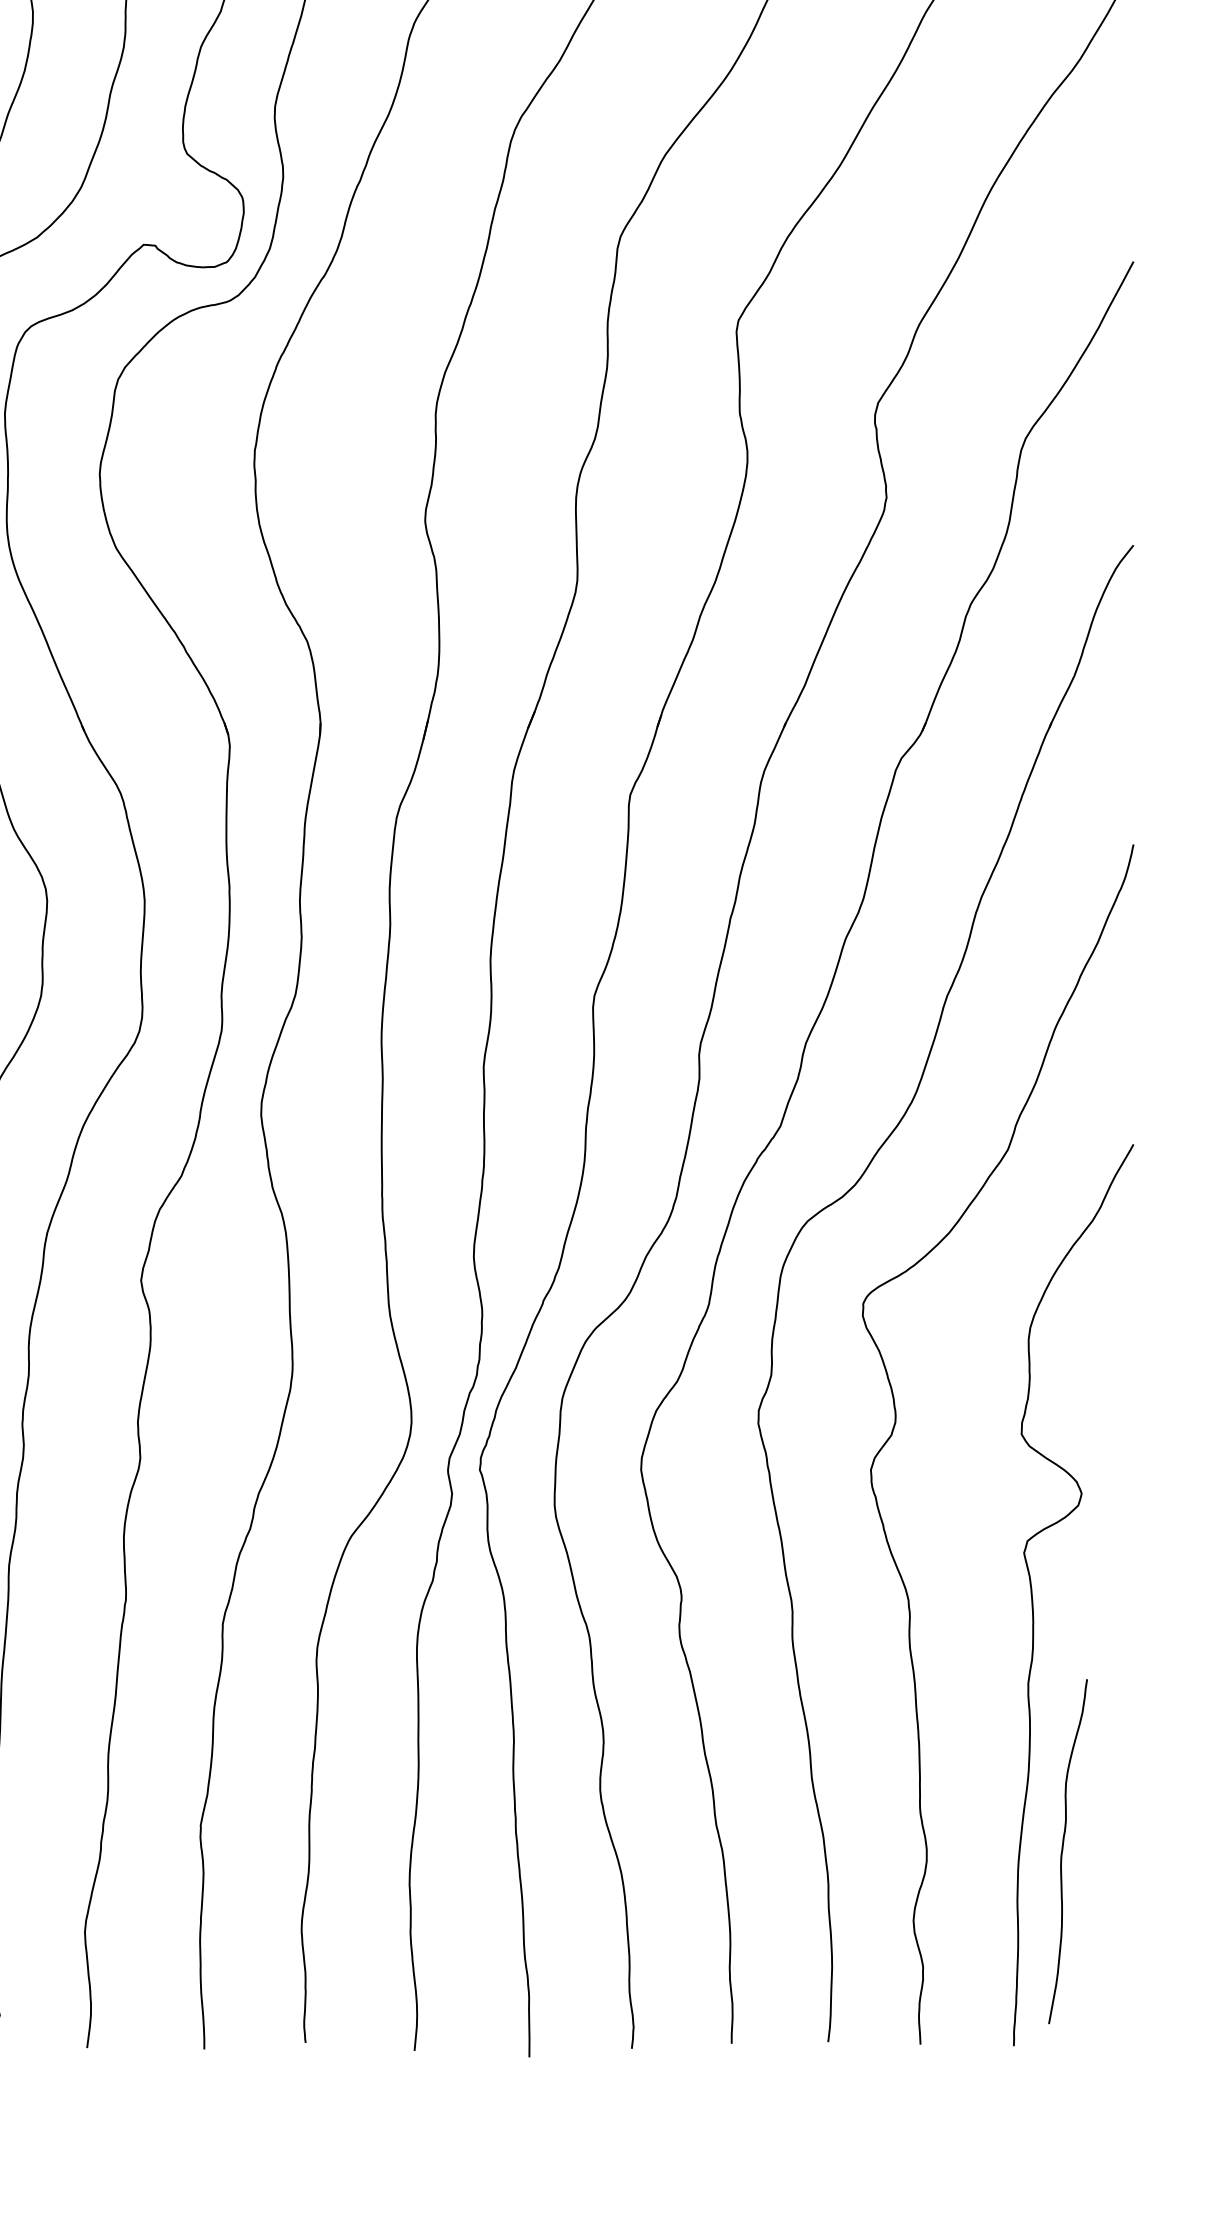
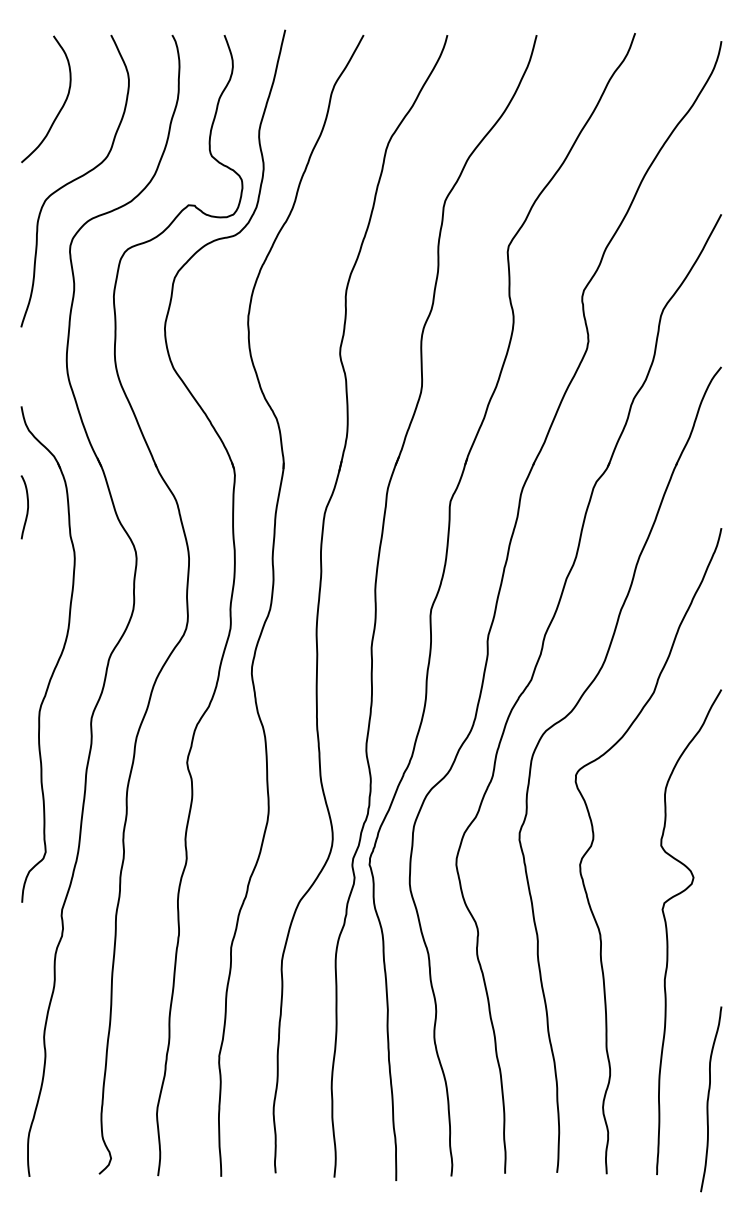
curve: (1064, 1848) -> (709, 1097), moved

